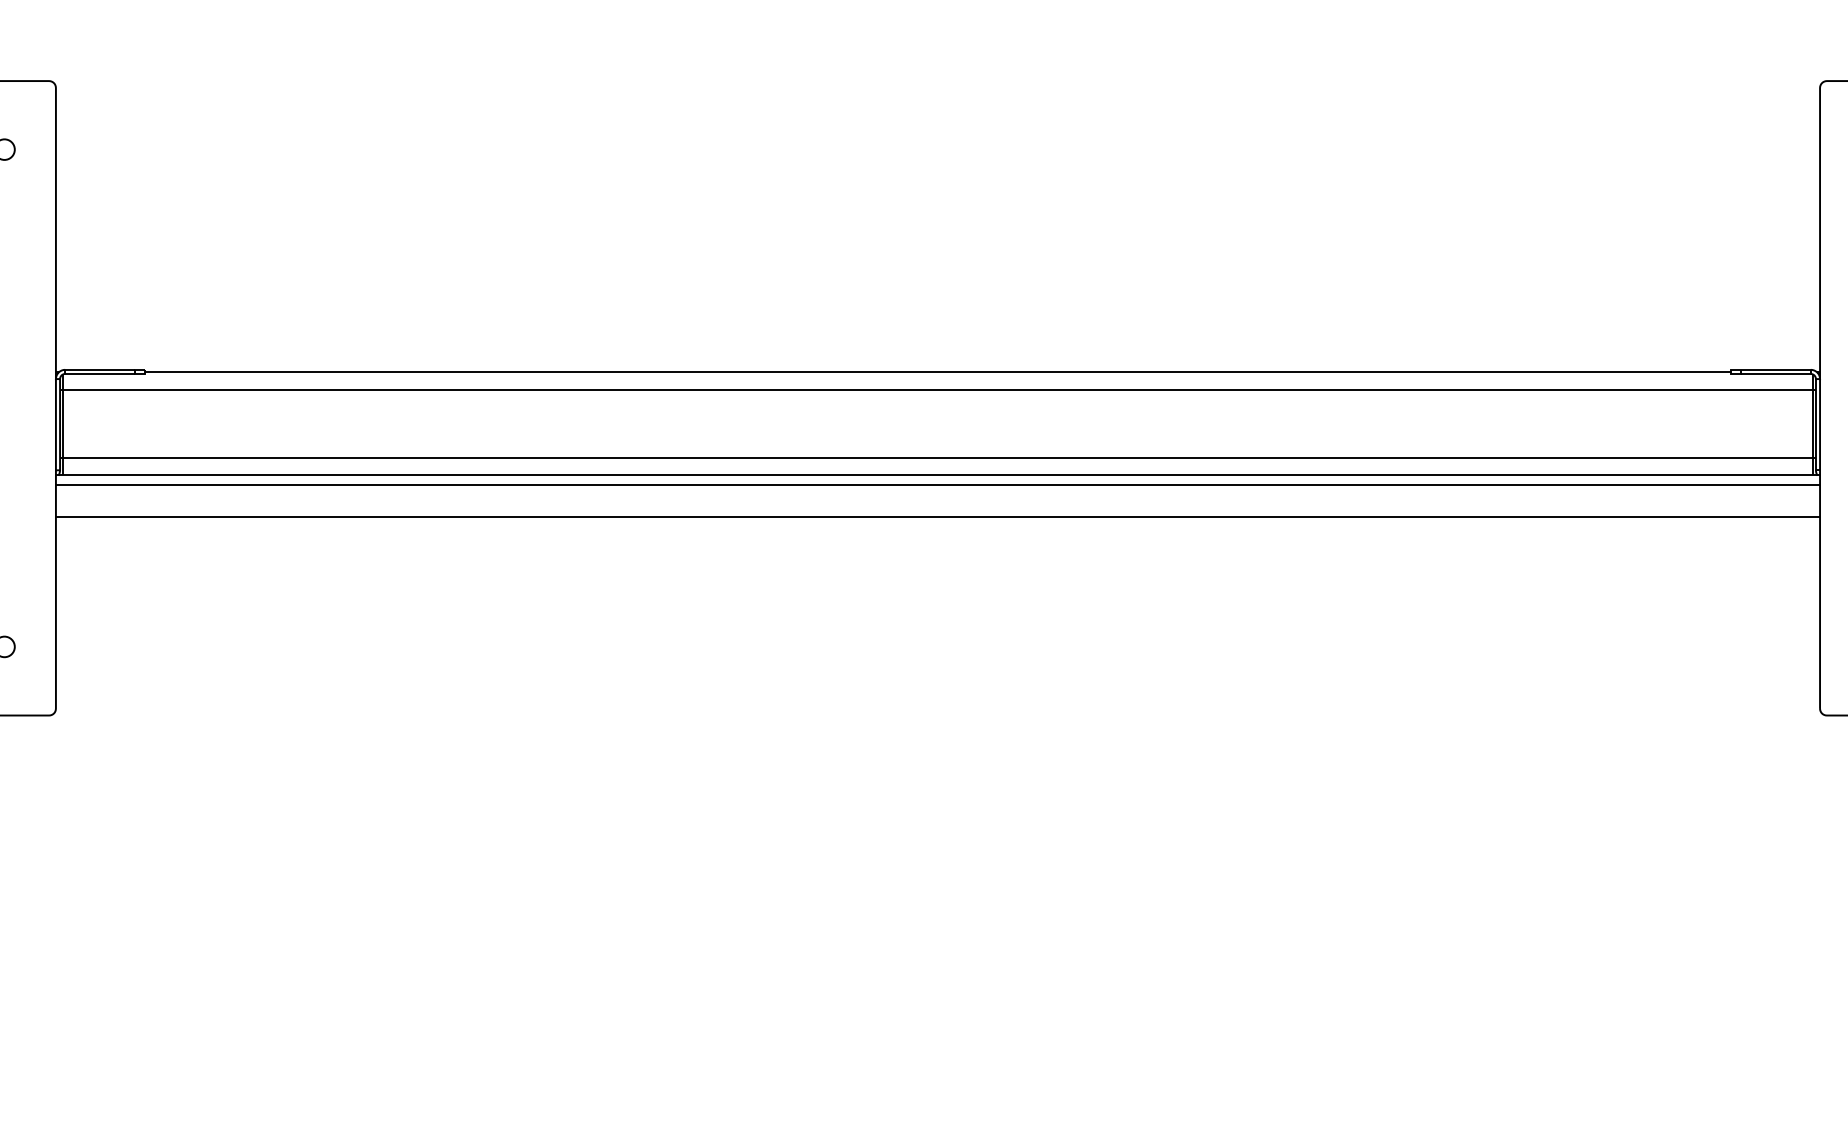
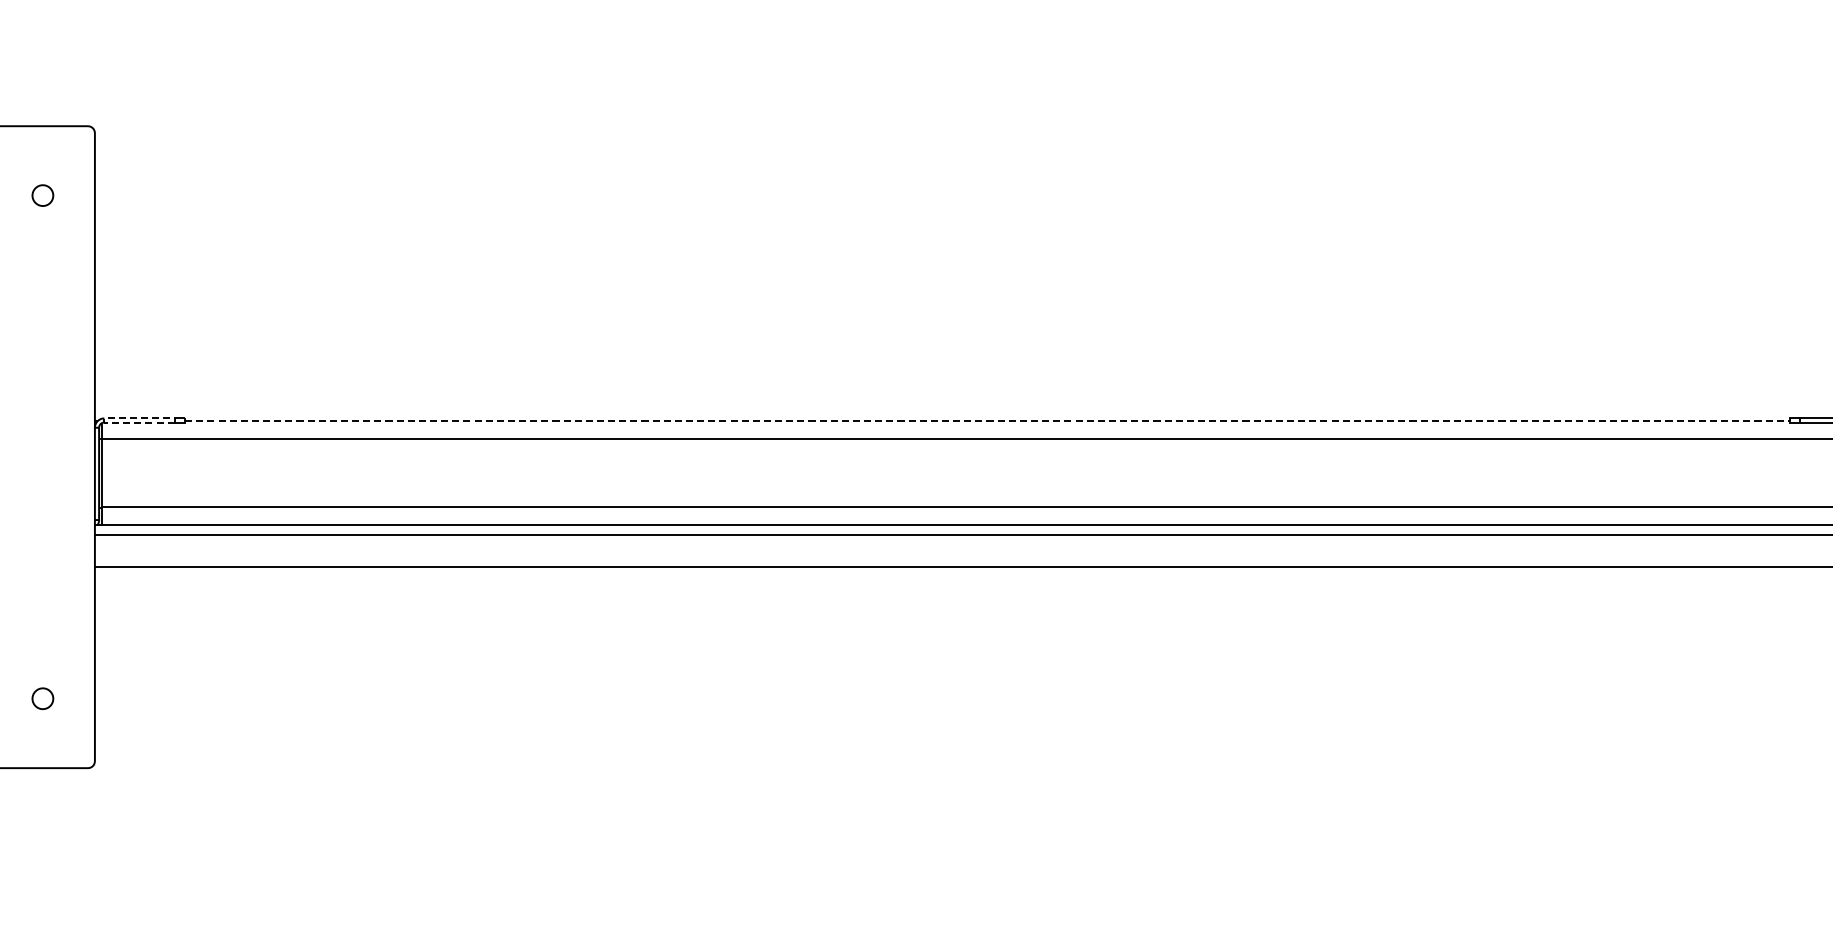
line: (65, 371) -> (104, 420), solid -> dashed
line: (937, 372) -> (986, 421), solid -> dashed

